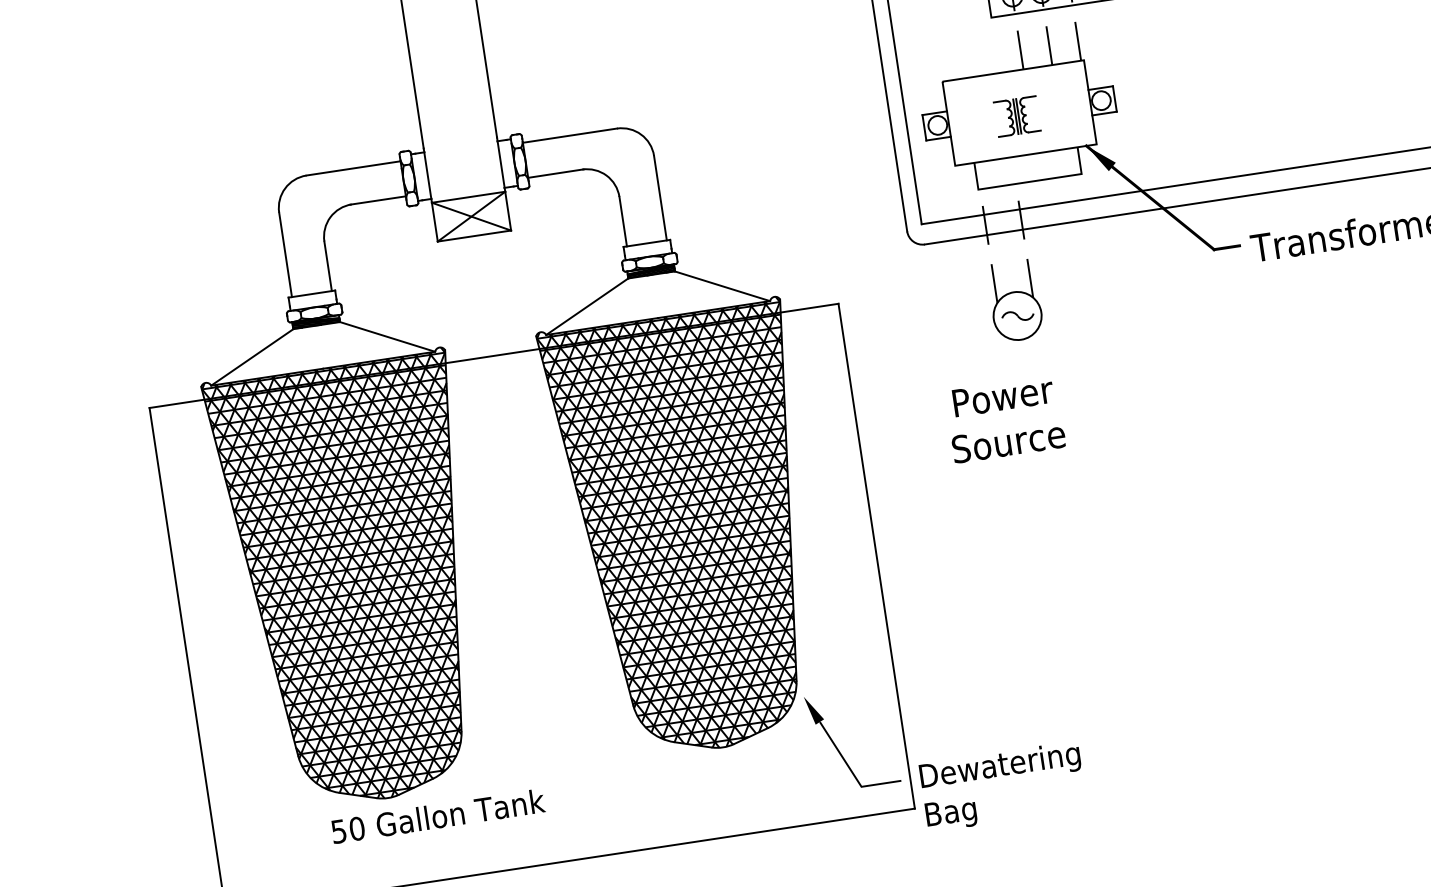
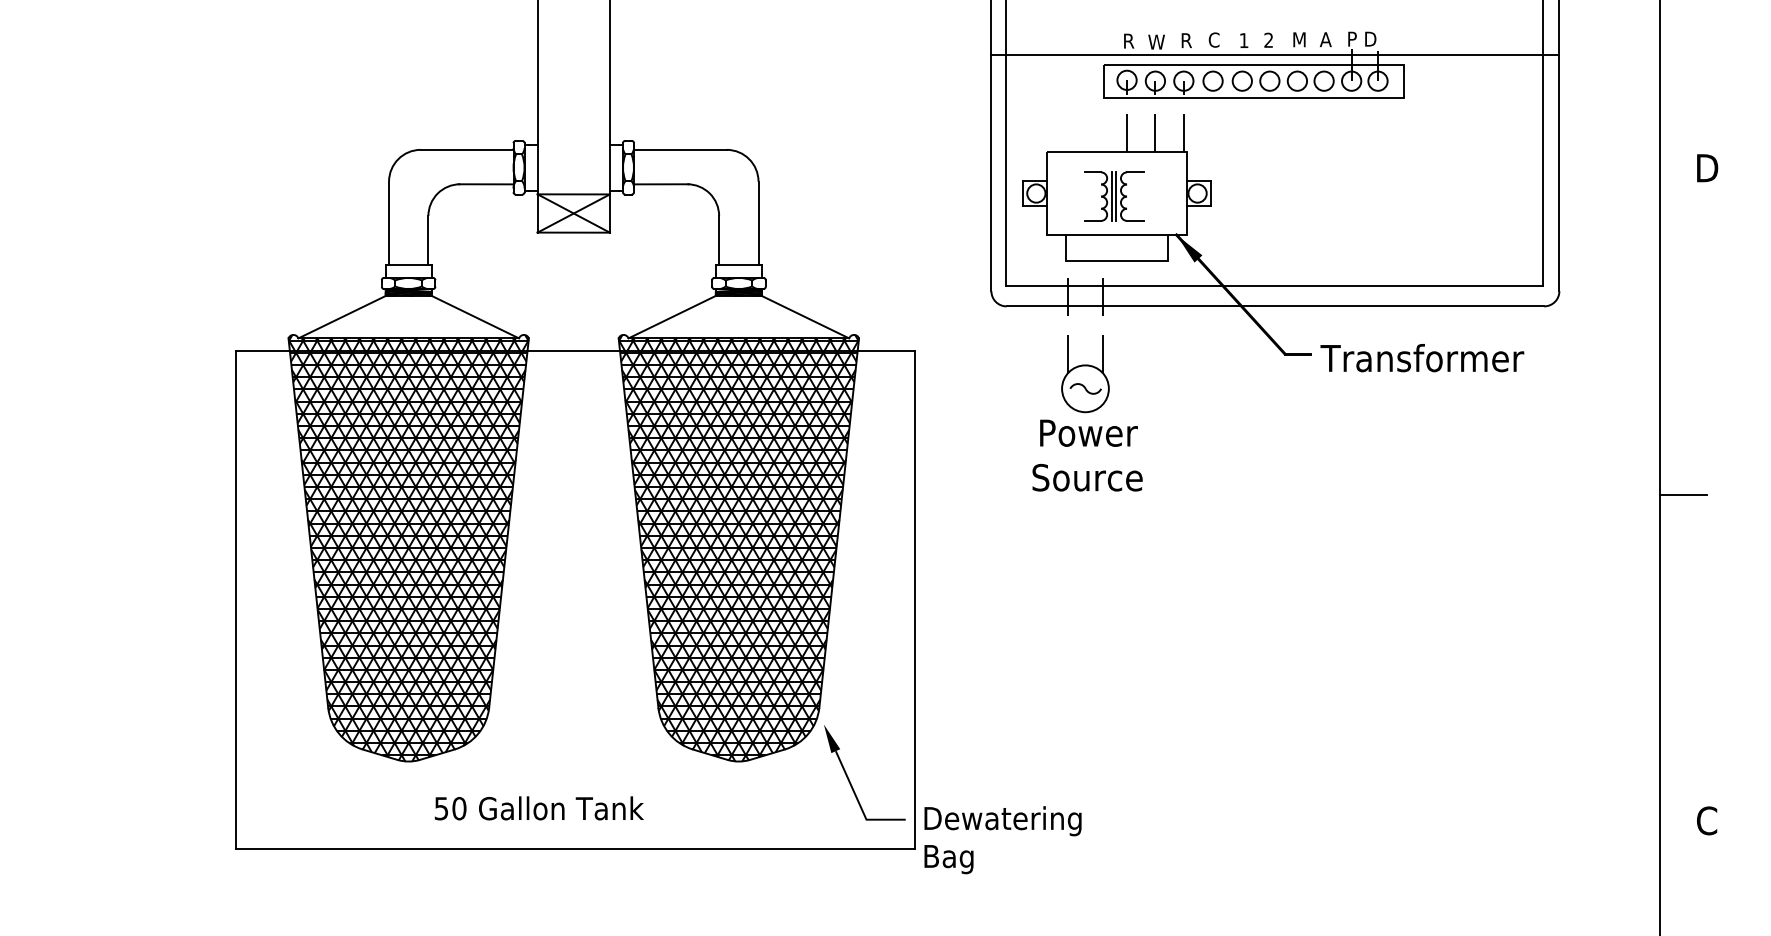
part: (1017, 116) -> (1114, 196), size x1.43
text: (1005, 419) -> (1087, 455), moved
text: (437, 816) -> (538, 808), moved

